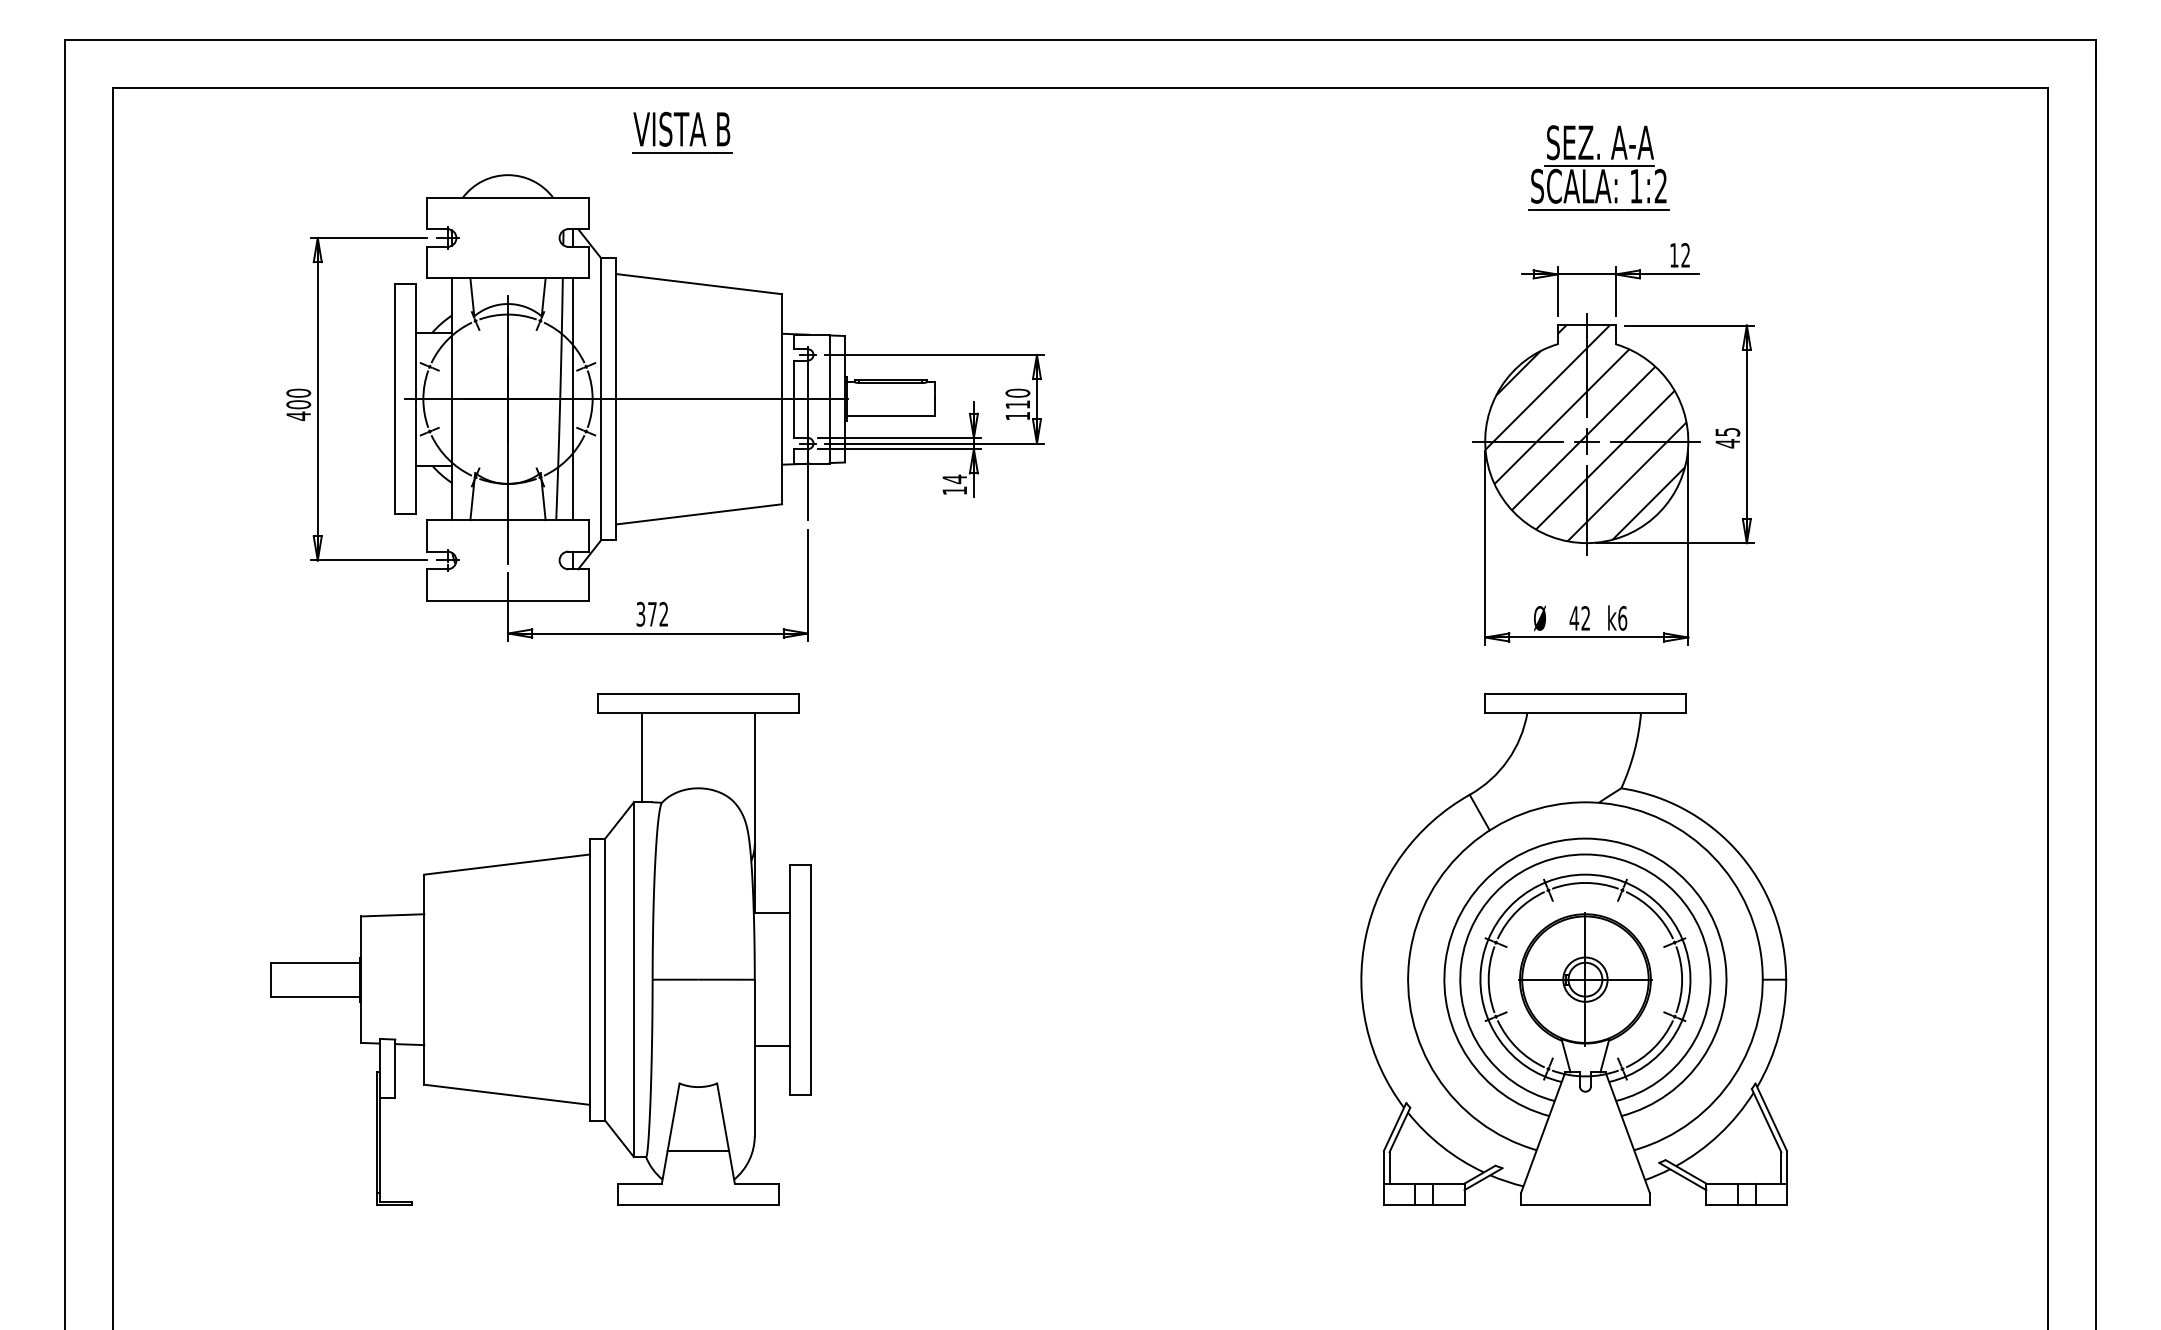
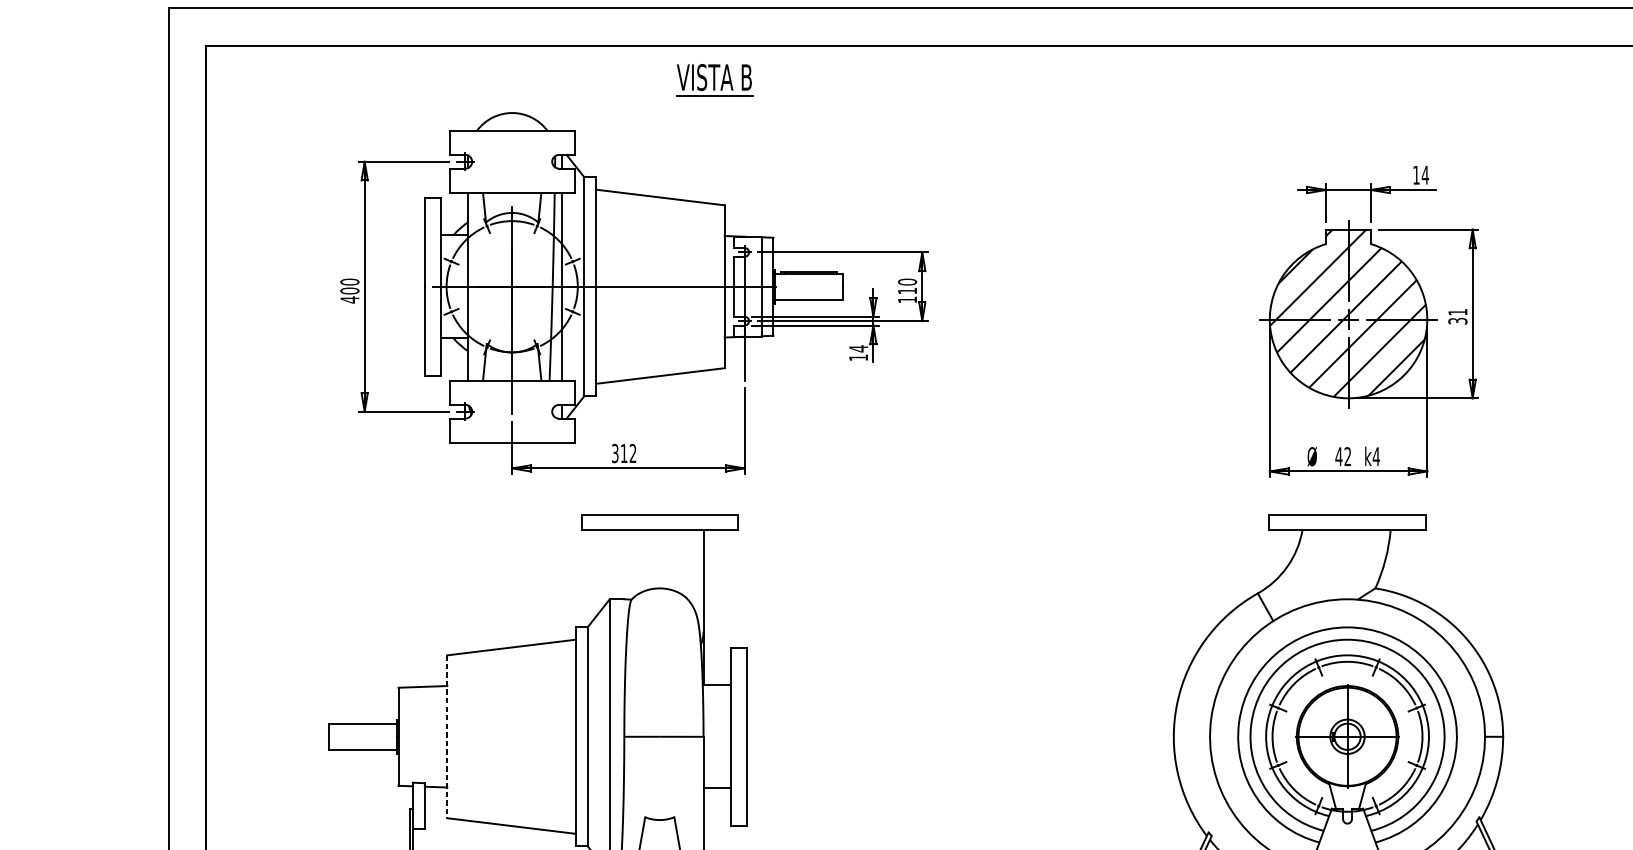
part: (682, 132) -> (714, 79), moved
part: (1598, 167) -> (1357, 107), removed
text: (1685, 255) -> (1425, 175), 12 -> 14
text: (1727, 438) -> (1457, 317), 45 -> 31
text: (652, 614) -> (624, 453), 372 -> 312
text: (1622, 618) -> (1376, 456), k6 -> k4
line: (641, 757) -> (615, 564), removed
line: (424, 980) -> (447, 737), solid -> dashed

